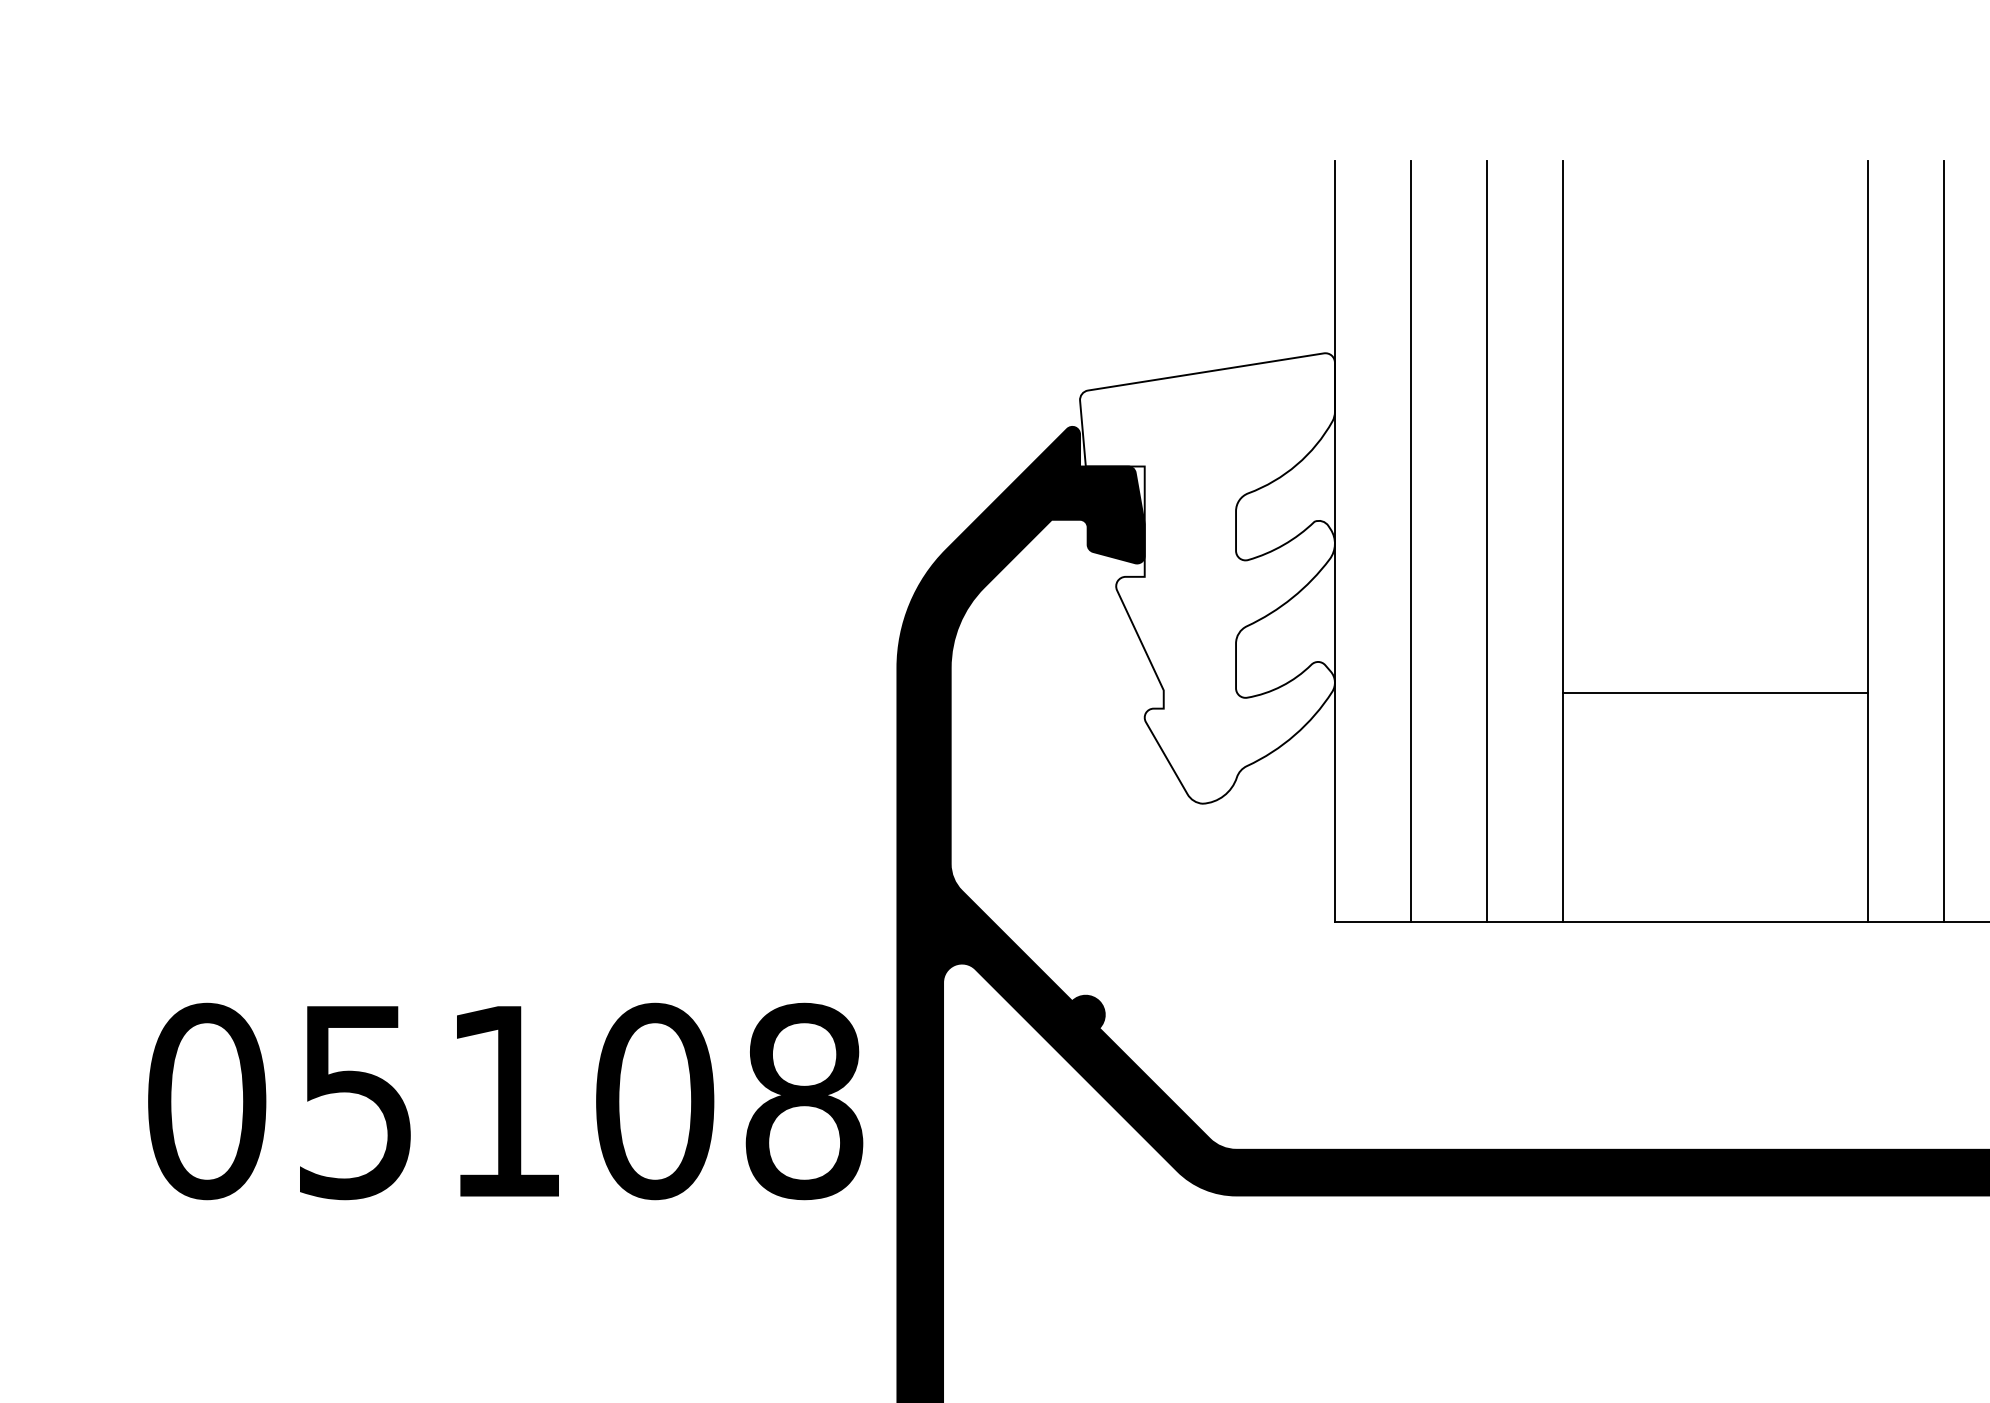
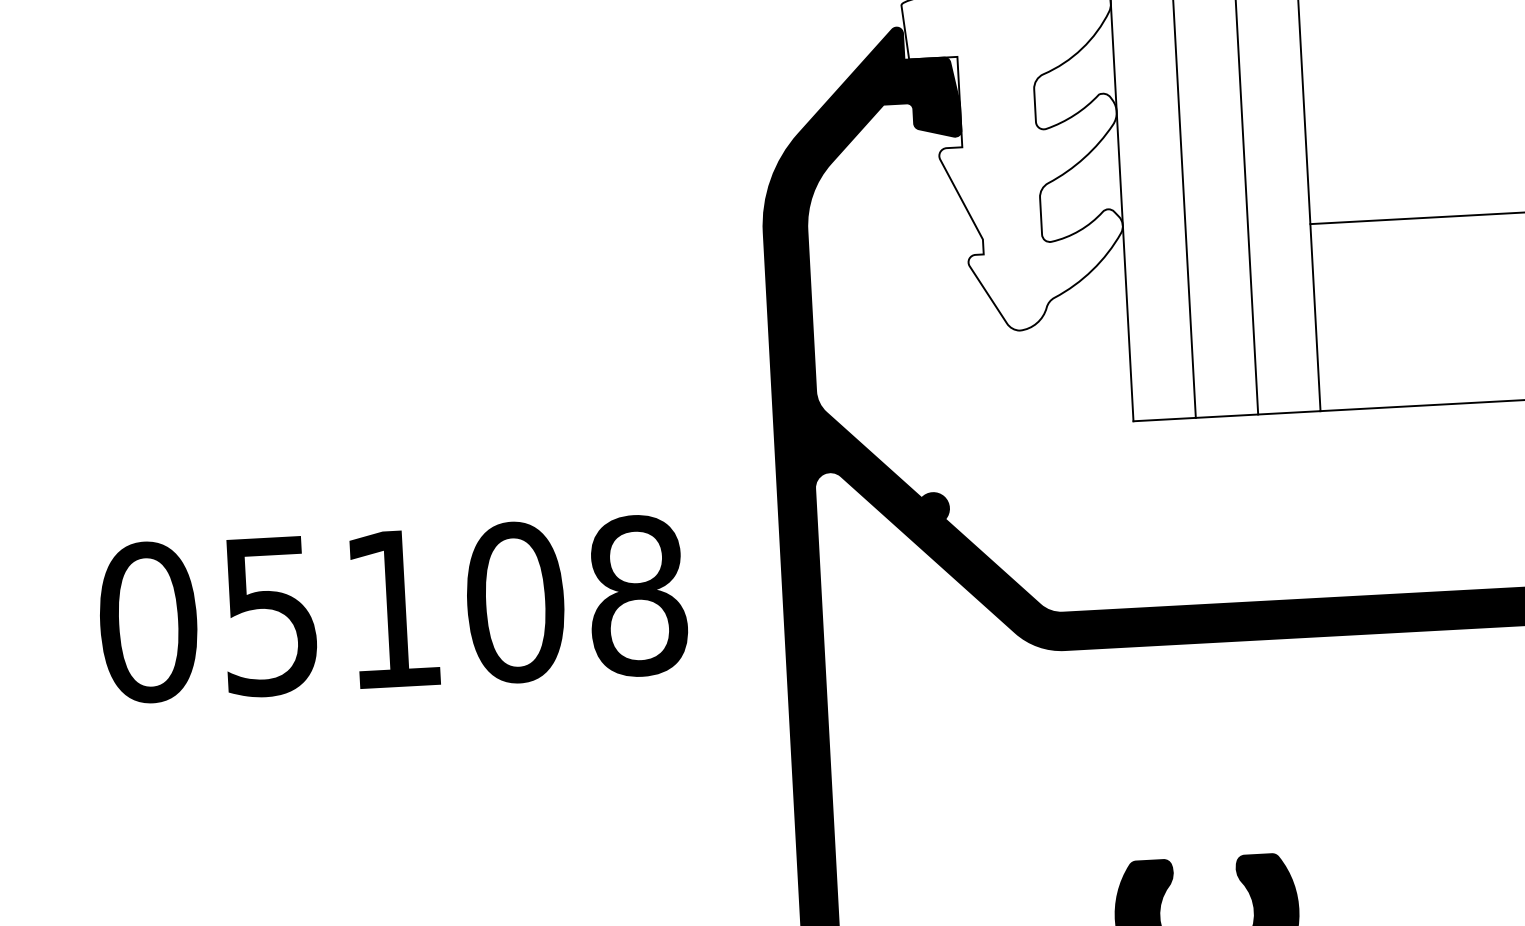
text: (505, 1101) -> (393, 609), moved

